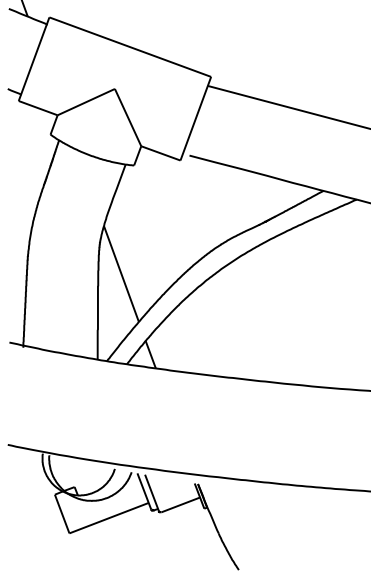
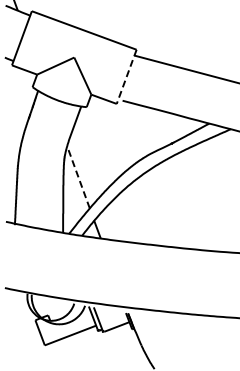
line: (195, 118) -> (126, 76), solid -> dashed
line: (121, 274) -> (78, 177), solid -> dashed

